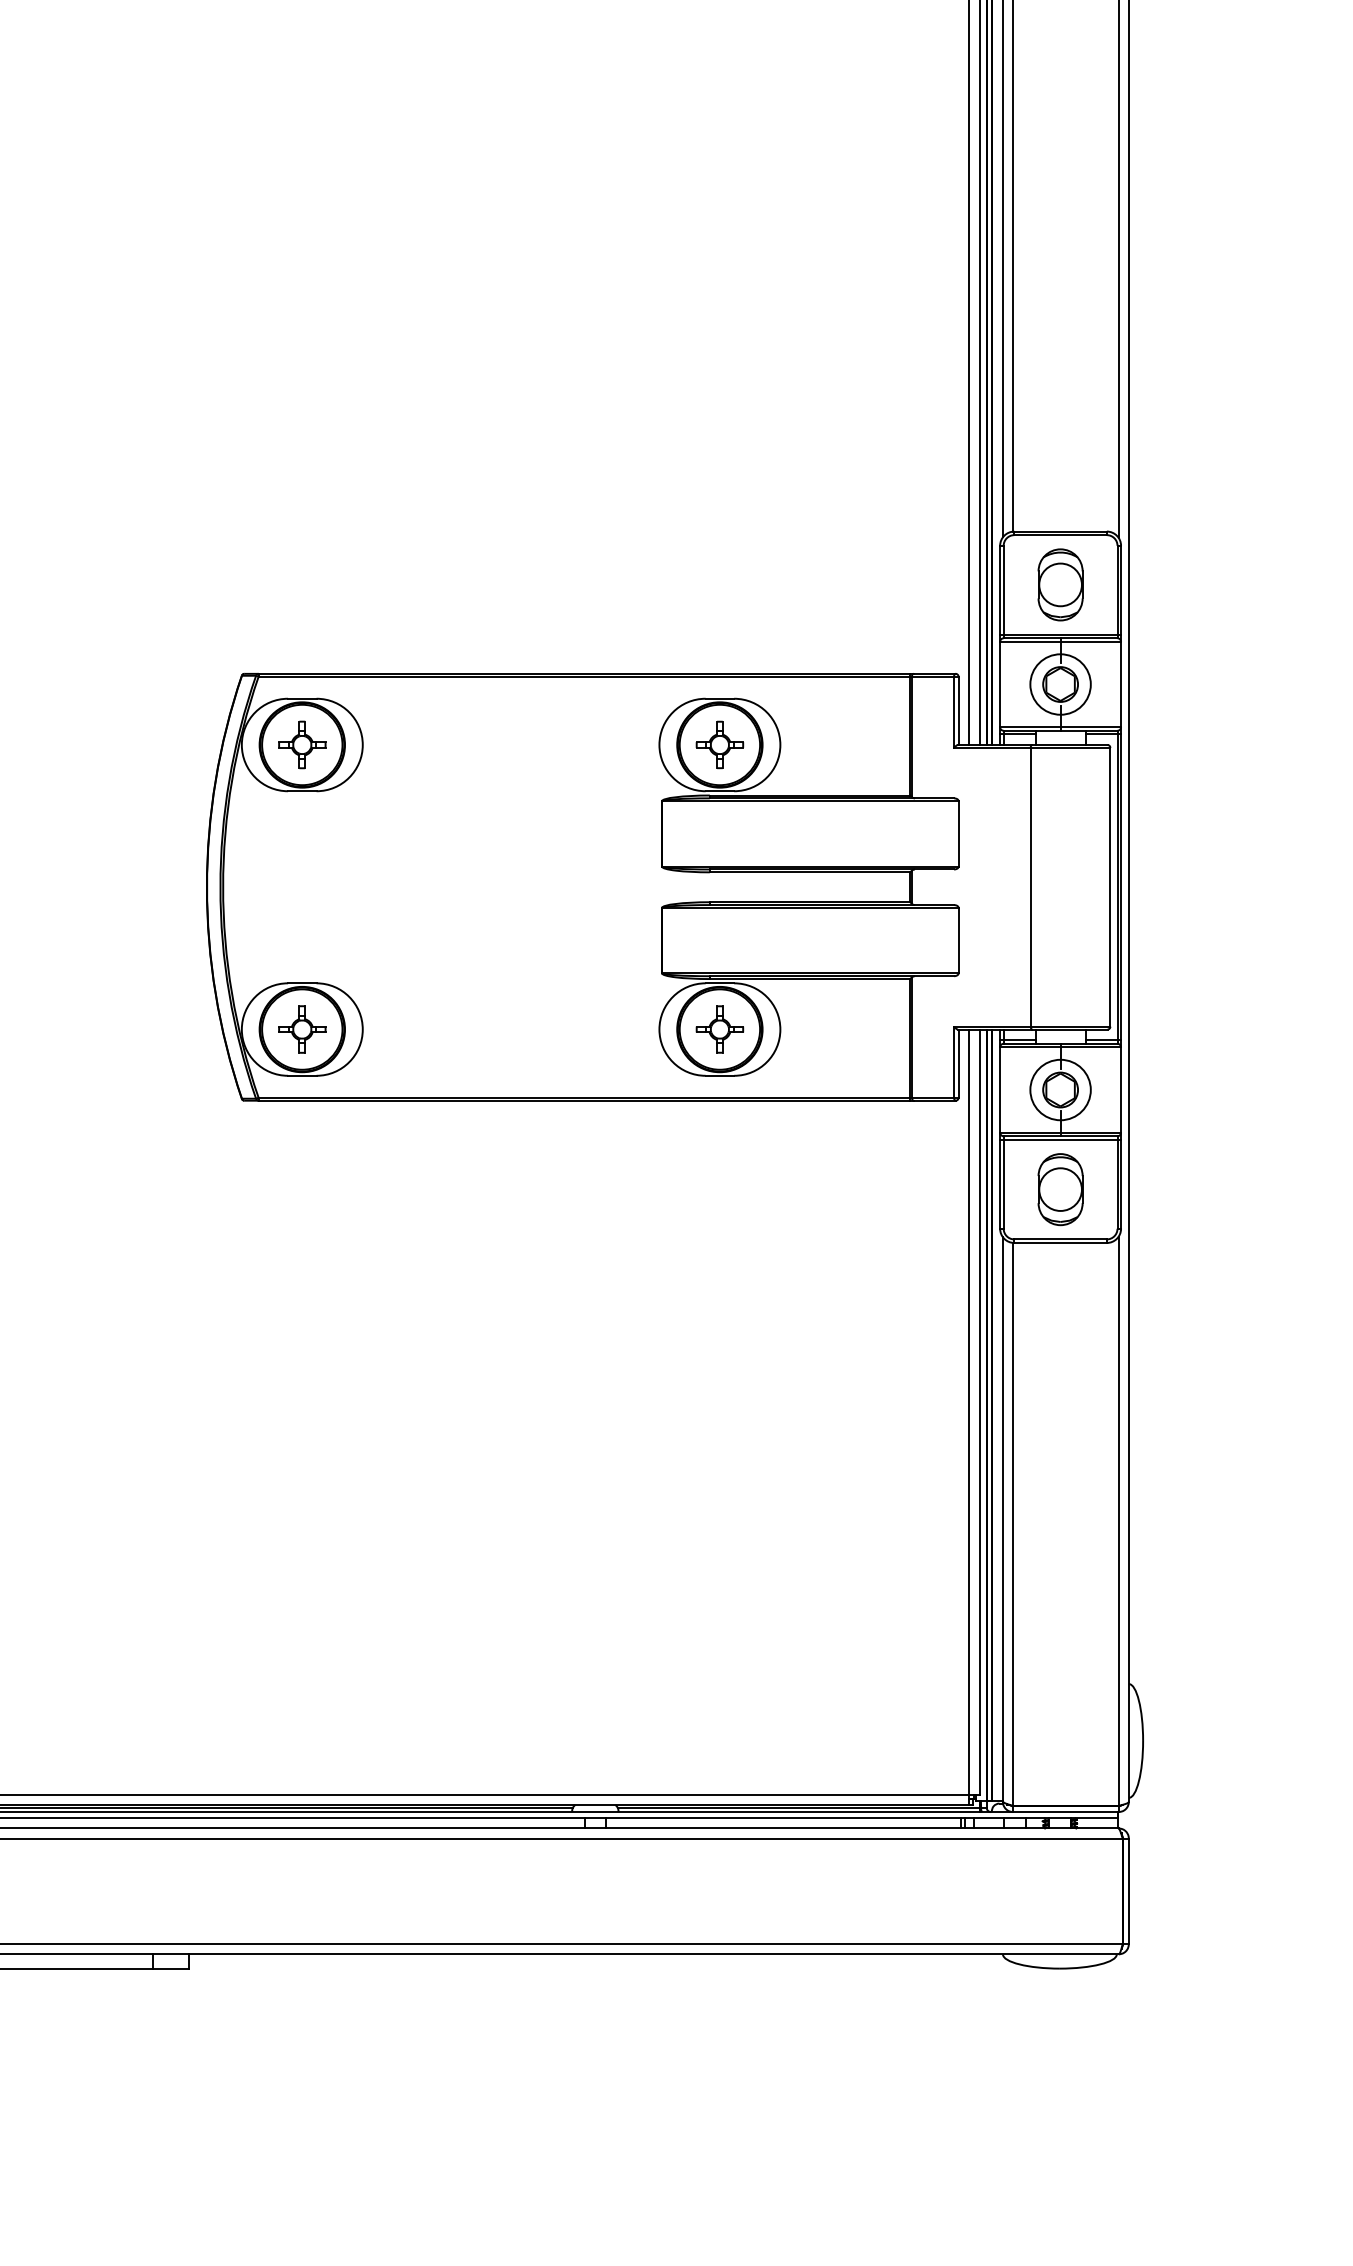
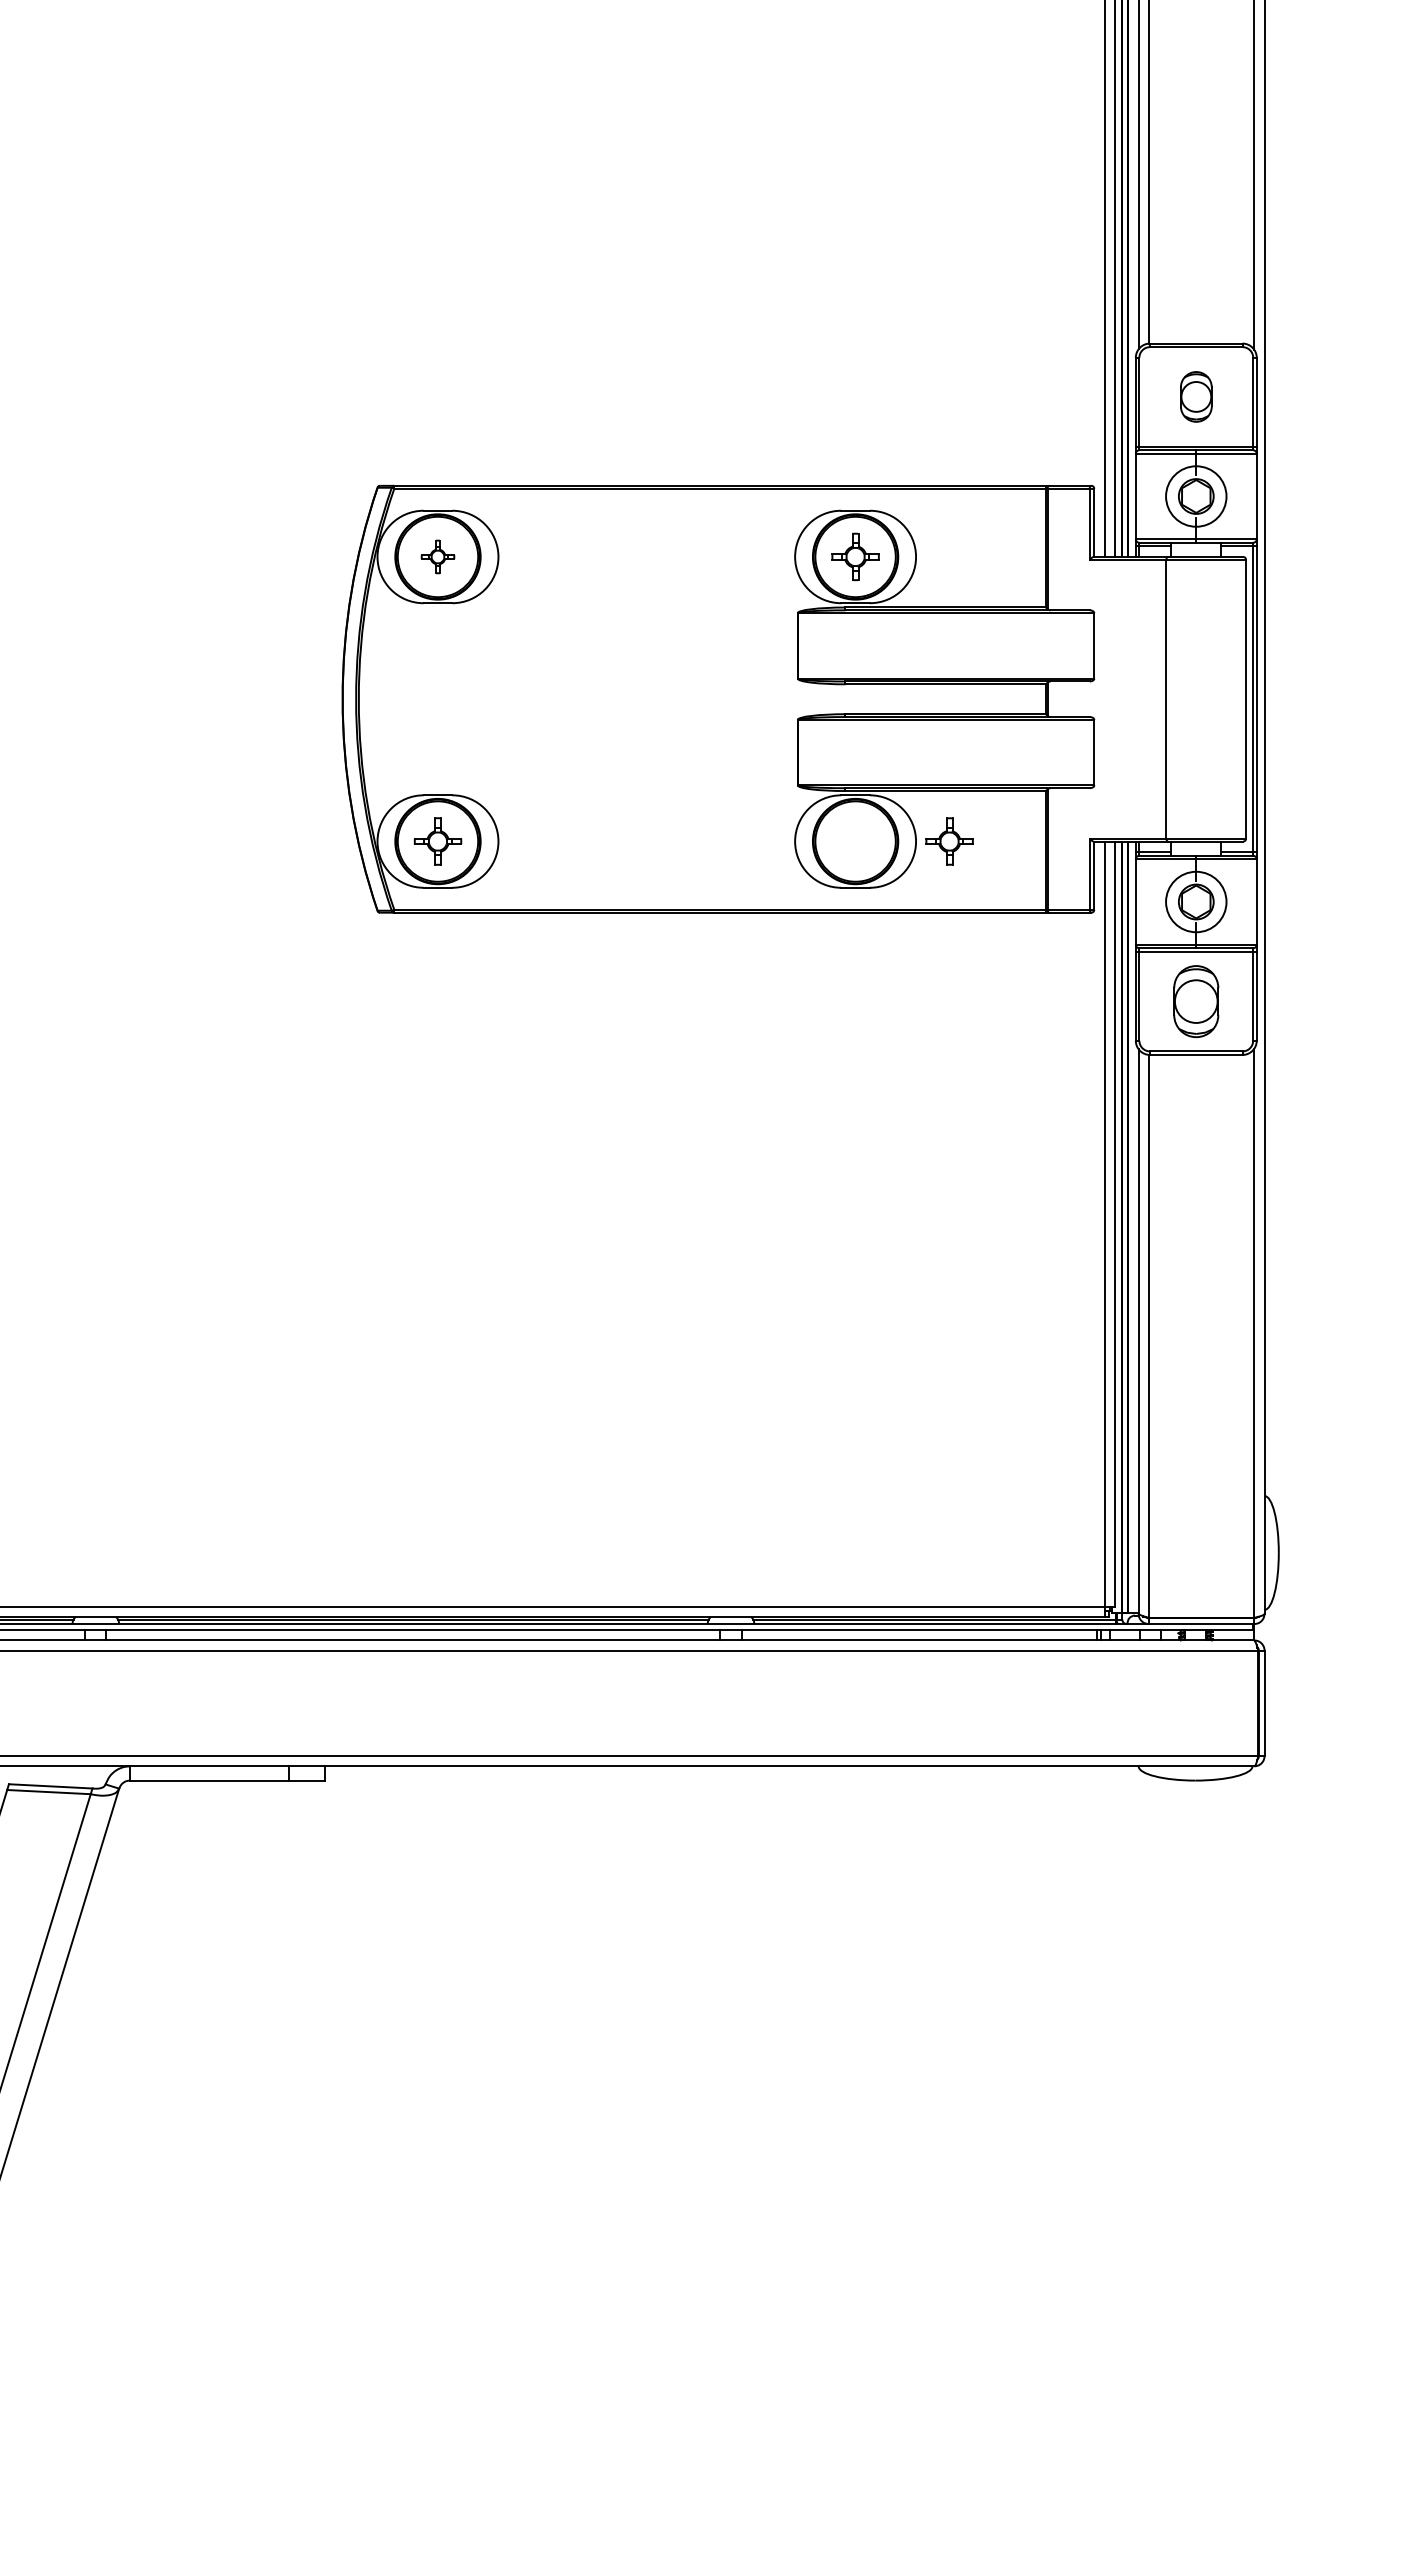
part: (1060, 584) -> (1196, 396), size x0.7
part: (301, 744) -> (437, 556), size x0.7
part: (719, 1029) -> (949, 841), moved

